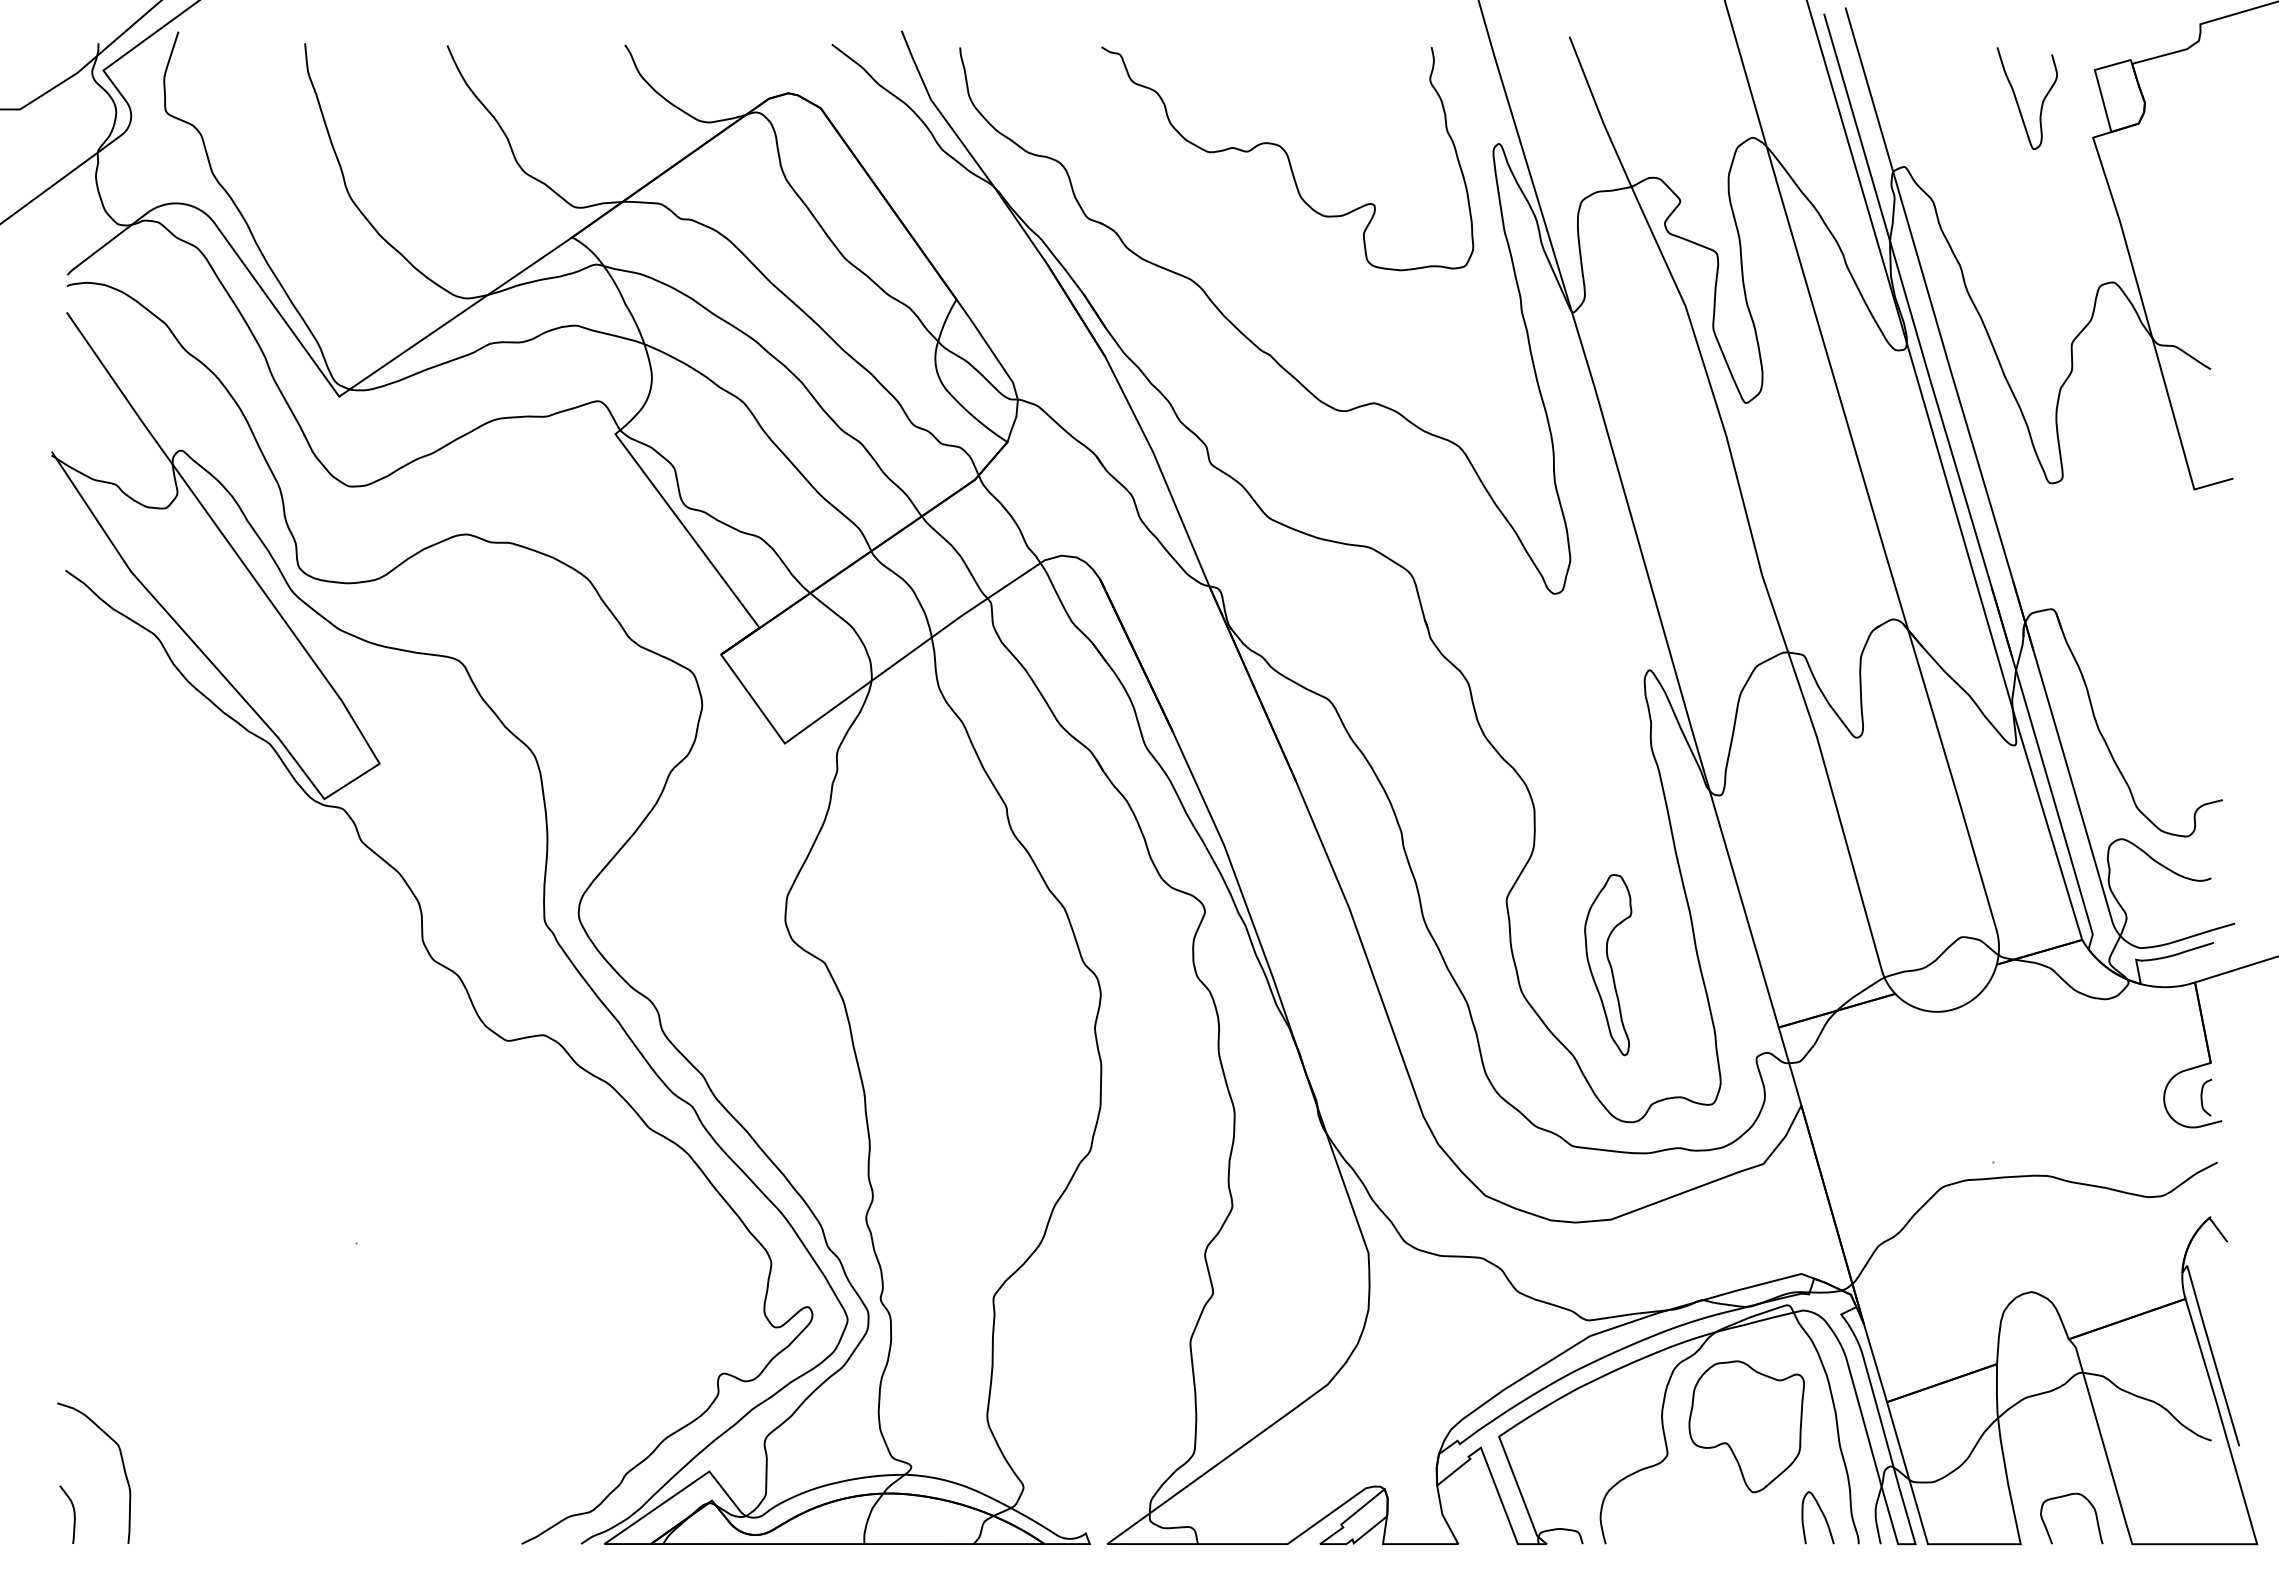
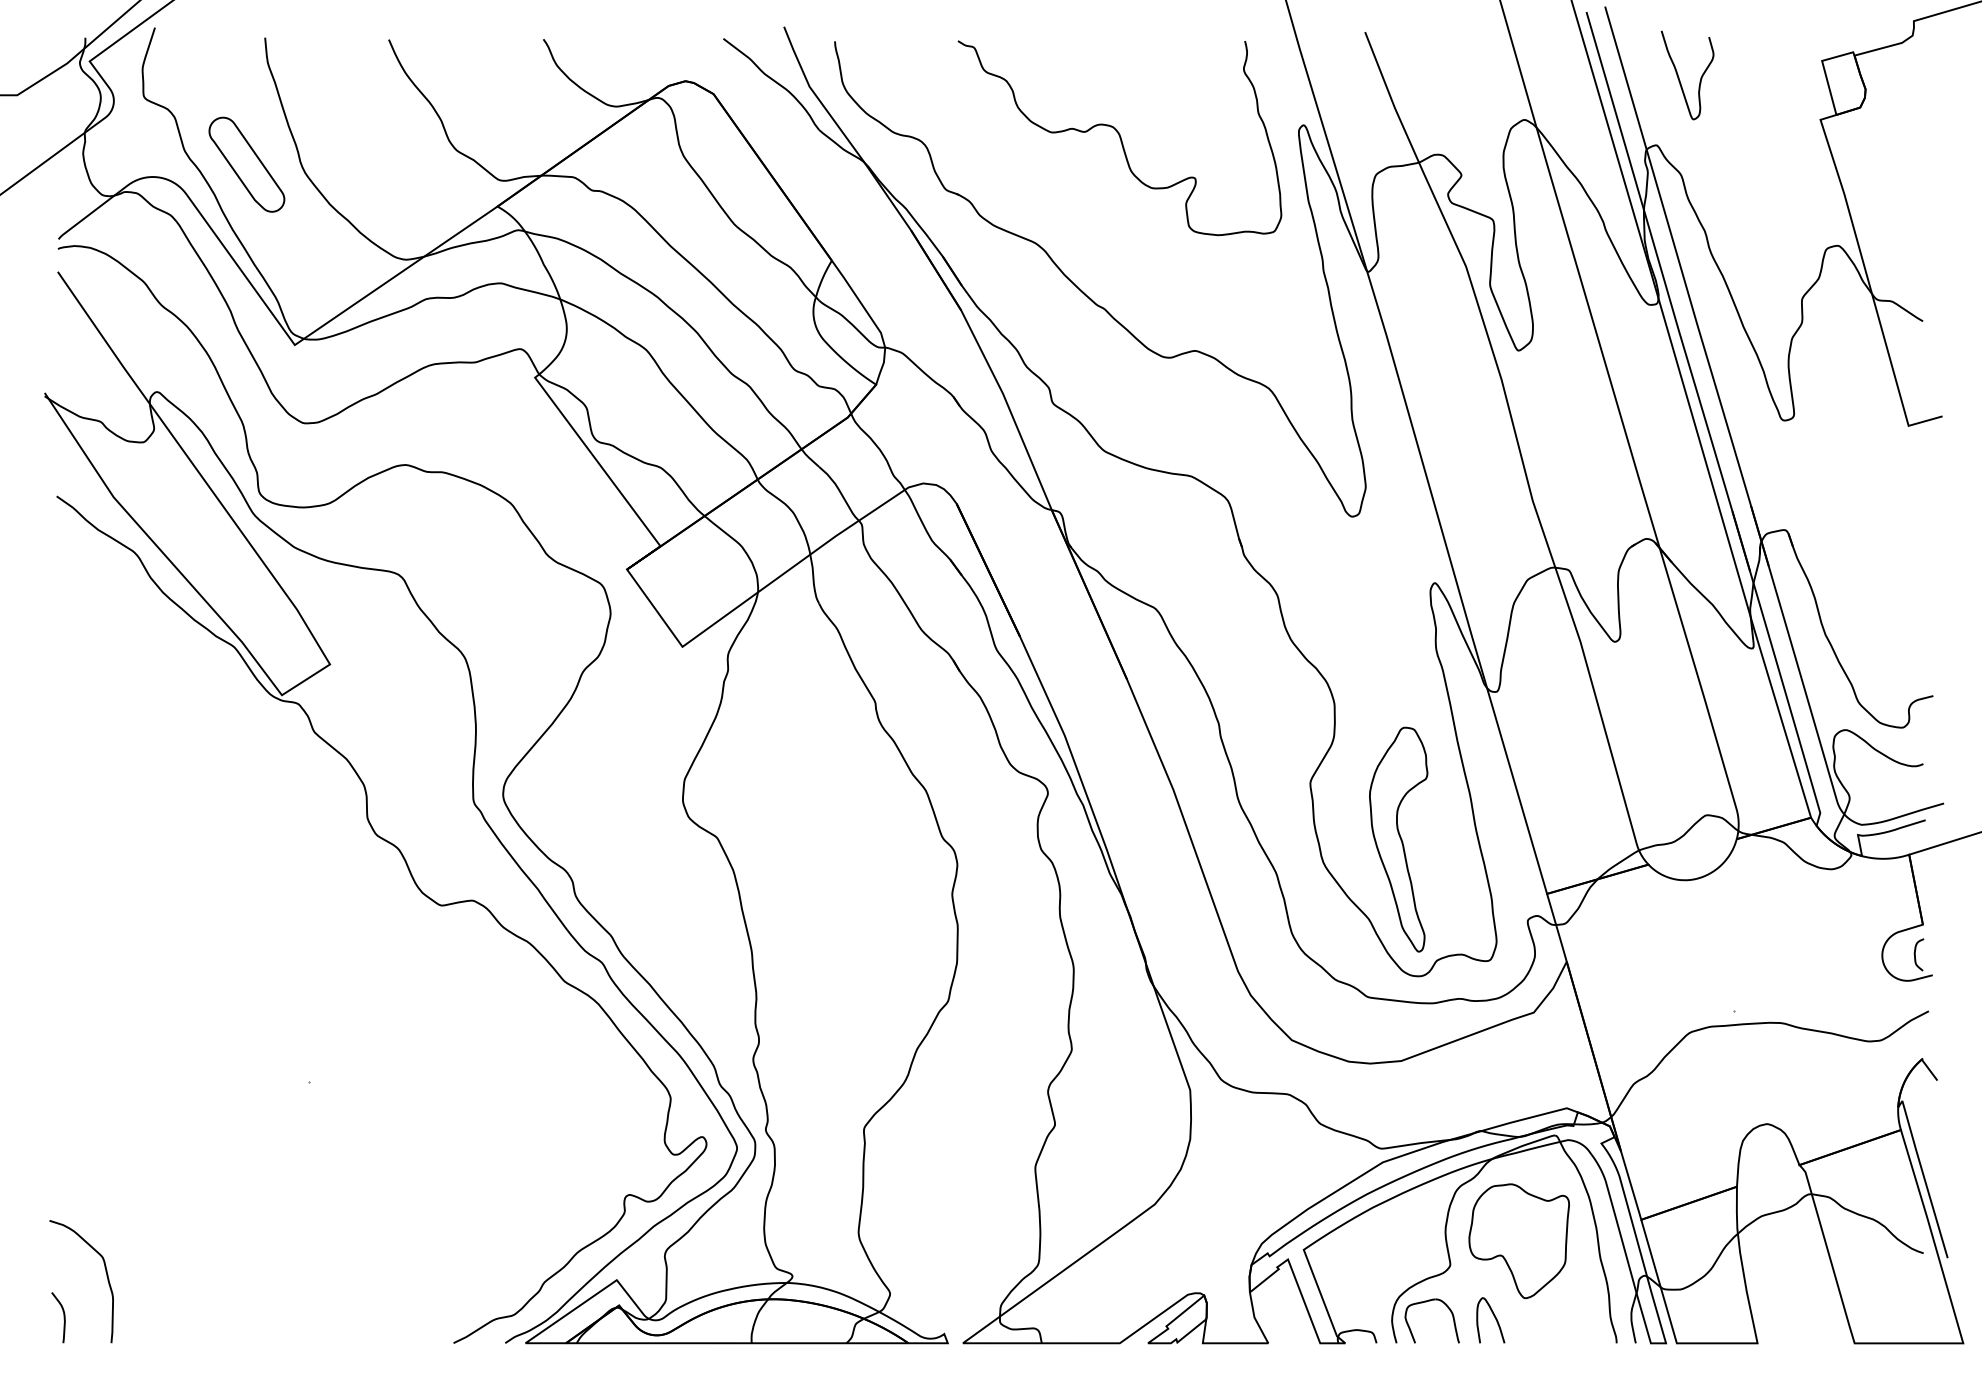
curve: (2017, 99) -> (1679, 76), moved
part: (284, 189) -> (247, 164), added
part: (1608, 964) -> (1398, 839), size x1.43
part: (2067, 1496) -> (1428, 1301), moved
curve: (1822, 1515) -> (1494, 1318), moved

